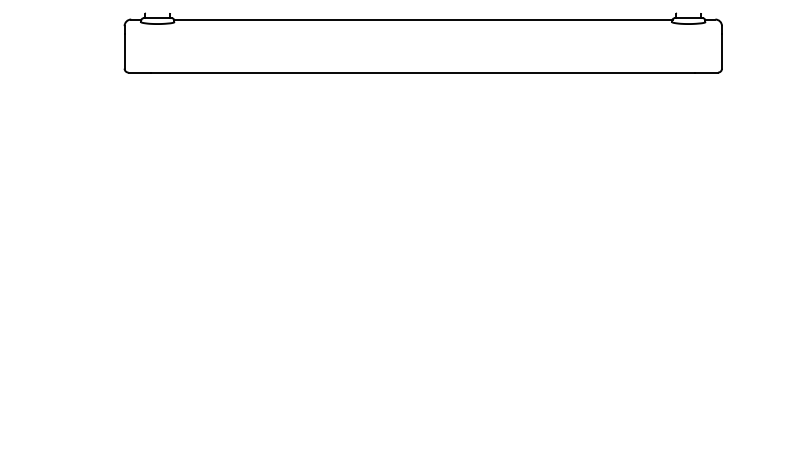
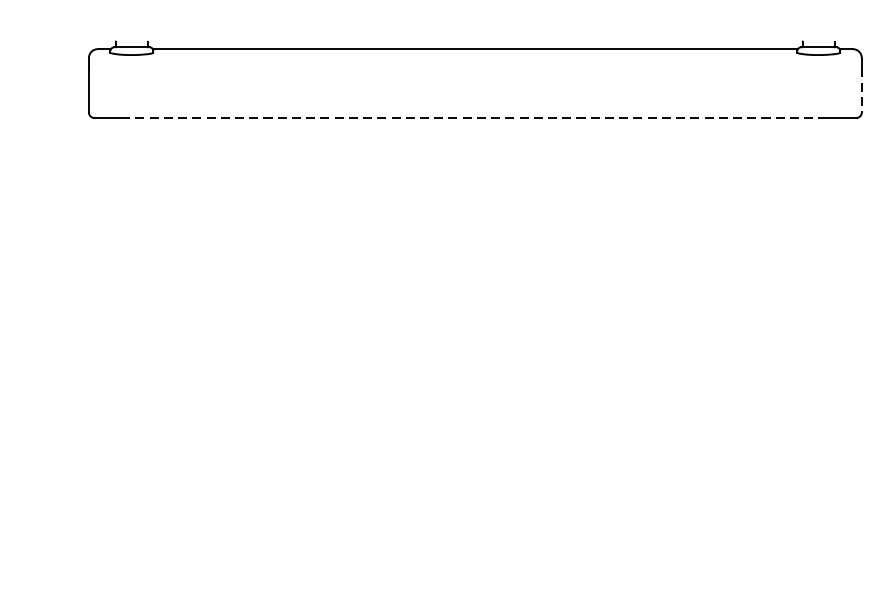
line: (722, 51) -> (862, 90), solid -> dashed
line: (422, 72) -> (474, 117), solid -> dashed

